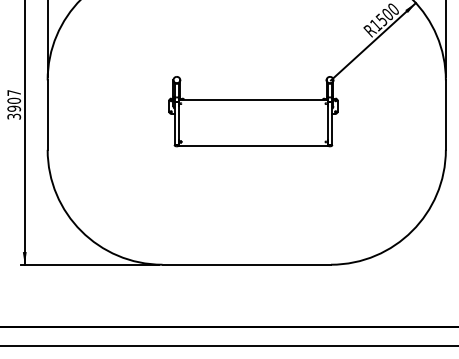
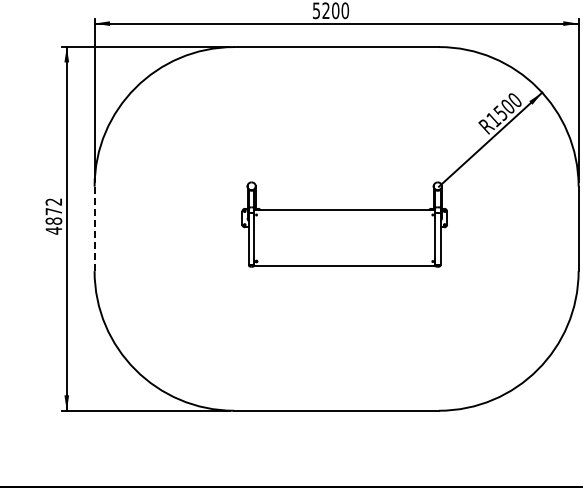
text: (13, 104) -> (53, 216), 3907 -> 4872
line: (47, 115) -> (94, 229), solid -> dashed

